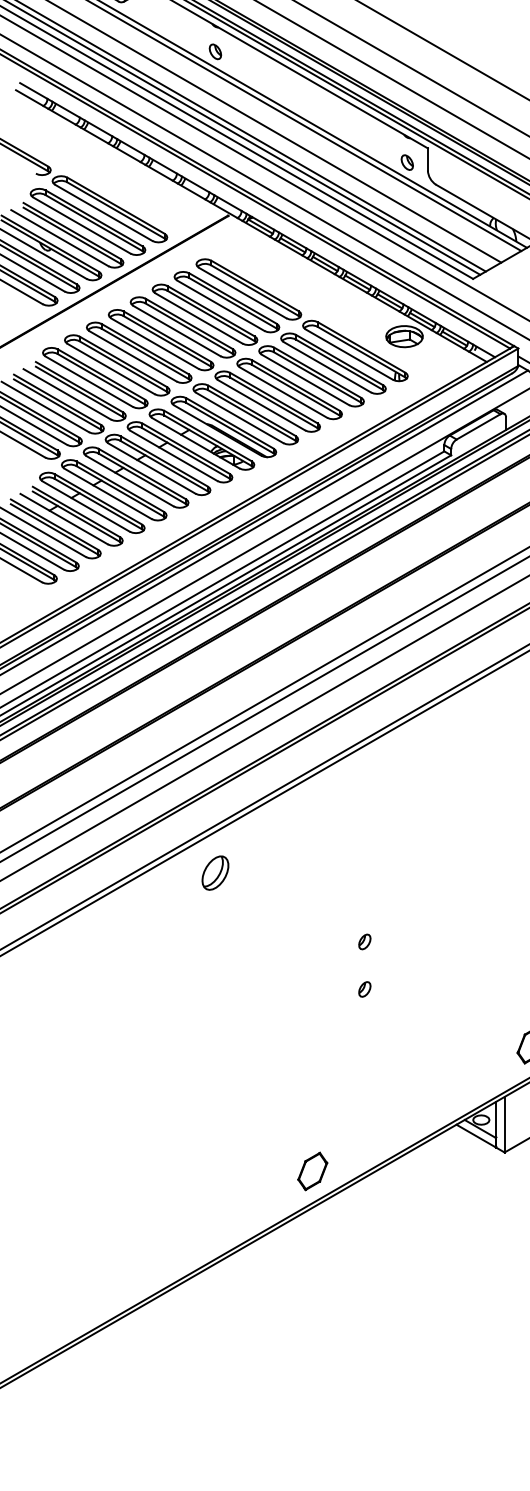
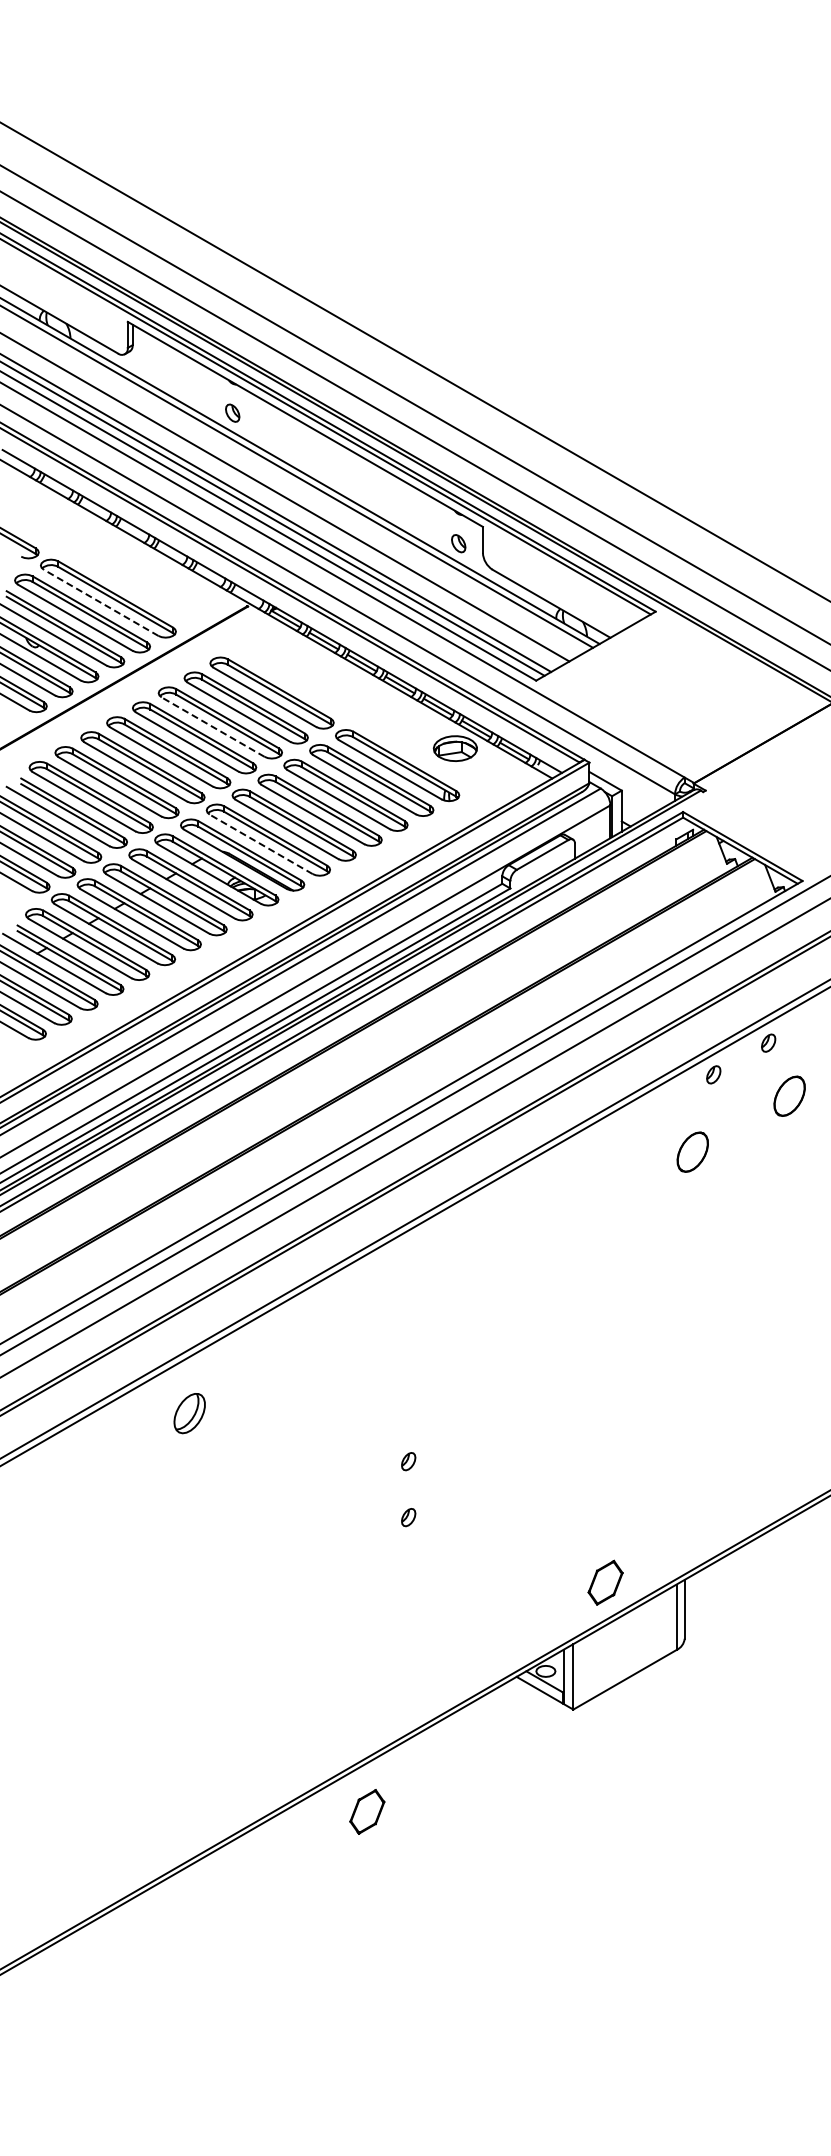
line: (103, 212) -> (100, 602), solid -> dashed
line: (198, 317) -> (212, 726), solid -> dashed
line: (239, 418) -> (260, 844), solid -> dashed
part: (215, 873) -> (189, 1413), moved
part: (312, 1171) -> (367, 1811), moved

